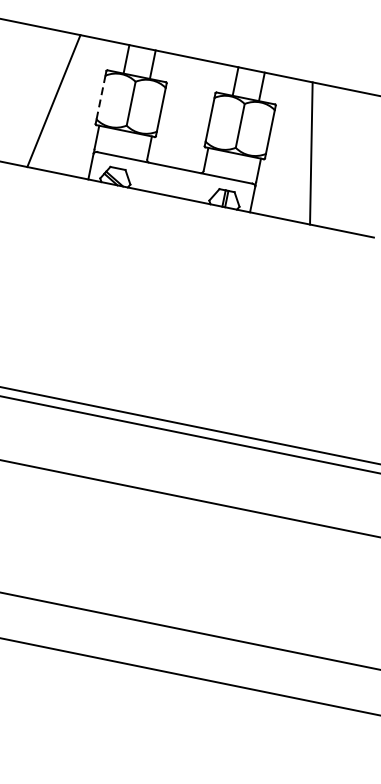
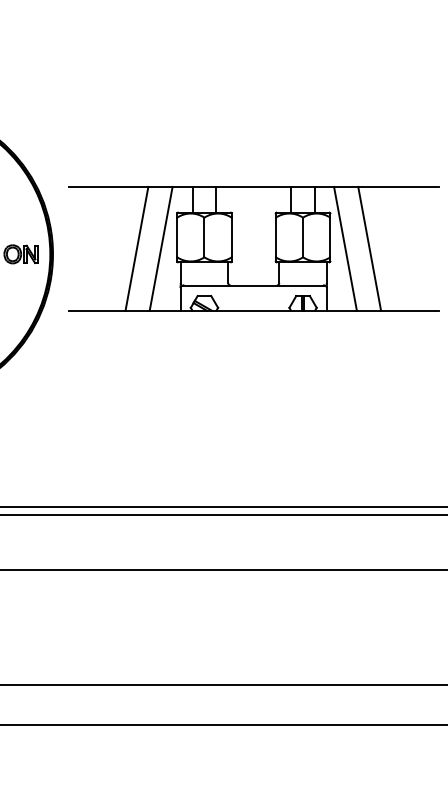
line: (101, 97) -> (177, 237), dashed -> solid
line: (80, 105) -> (160, 248), added
line: (284, 147) -> (345, 248), added

